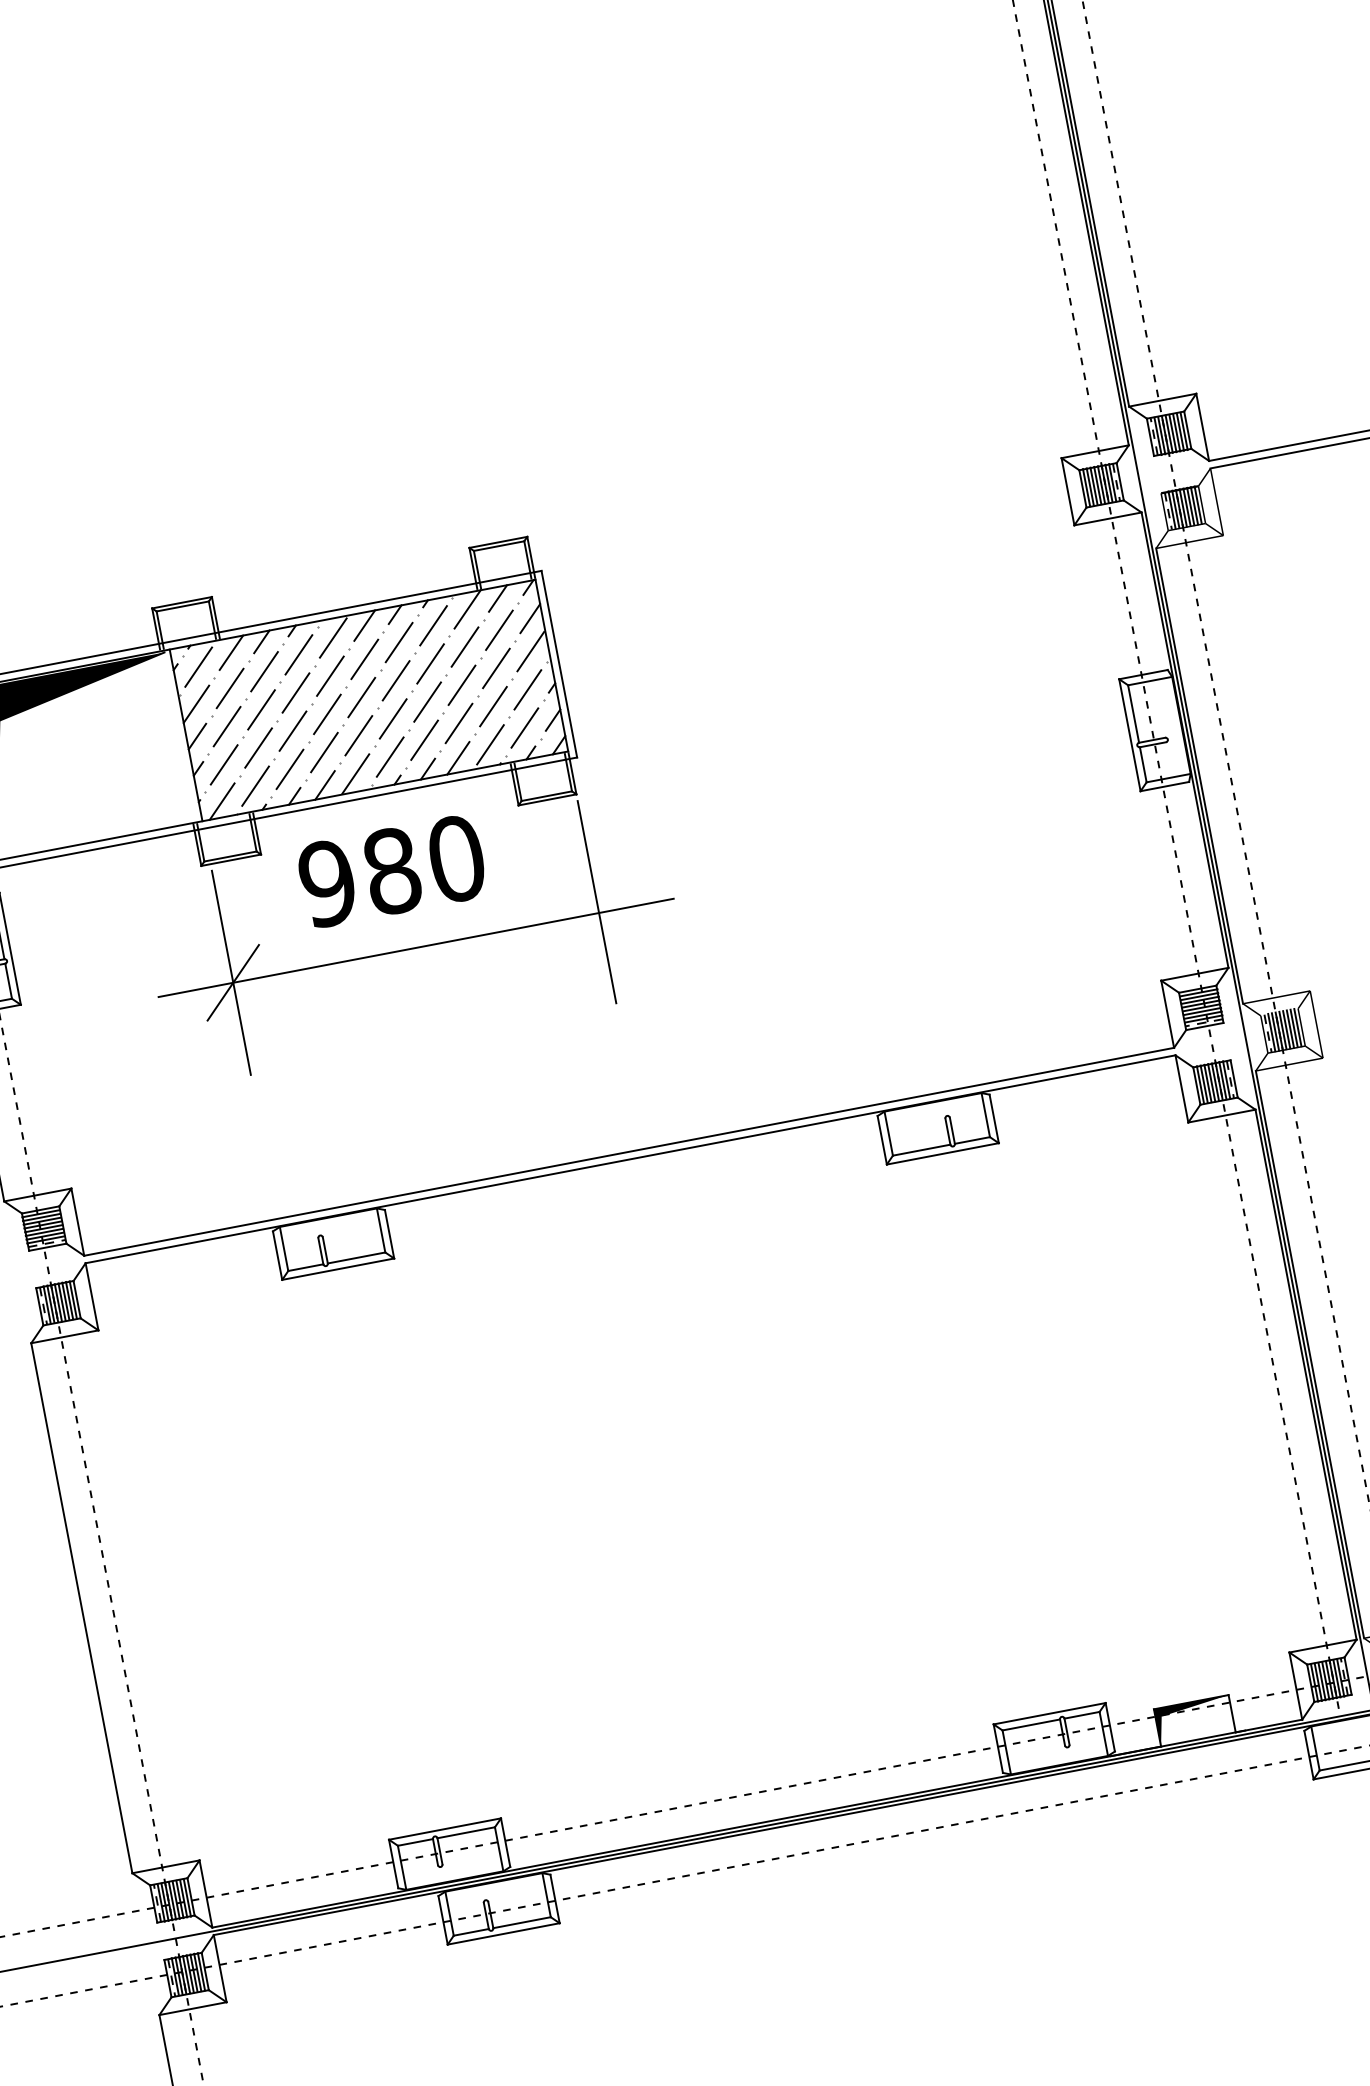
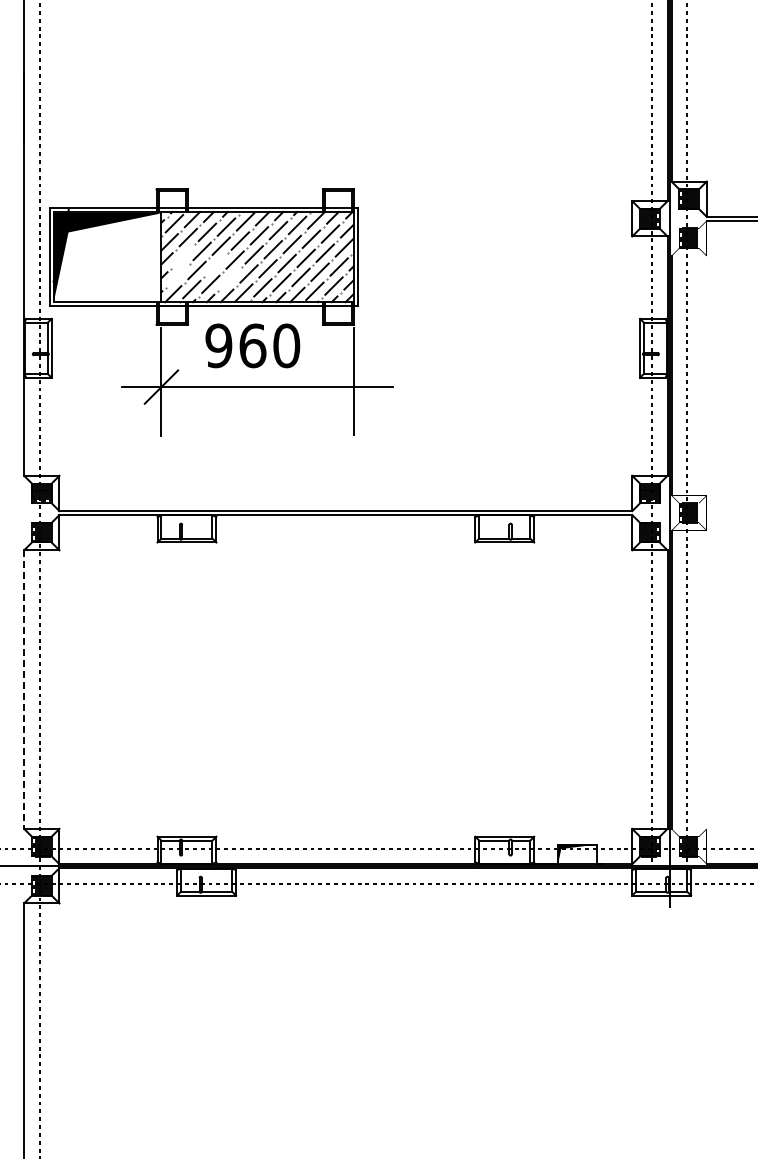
line: (225, 726) -> (182, 256), removed
line: (291, 729) -> (215, 264), removed
line: (323, 751) -> (229, 278), removed
line: (223, 764) -> (177, 275), removed
text: (391, 870) -> (252, 345), 980 -> 960
line: (82, 1609) -> (24, 690), solid -> dashed

